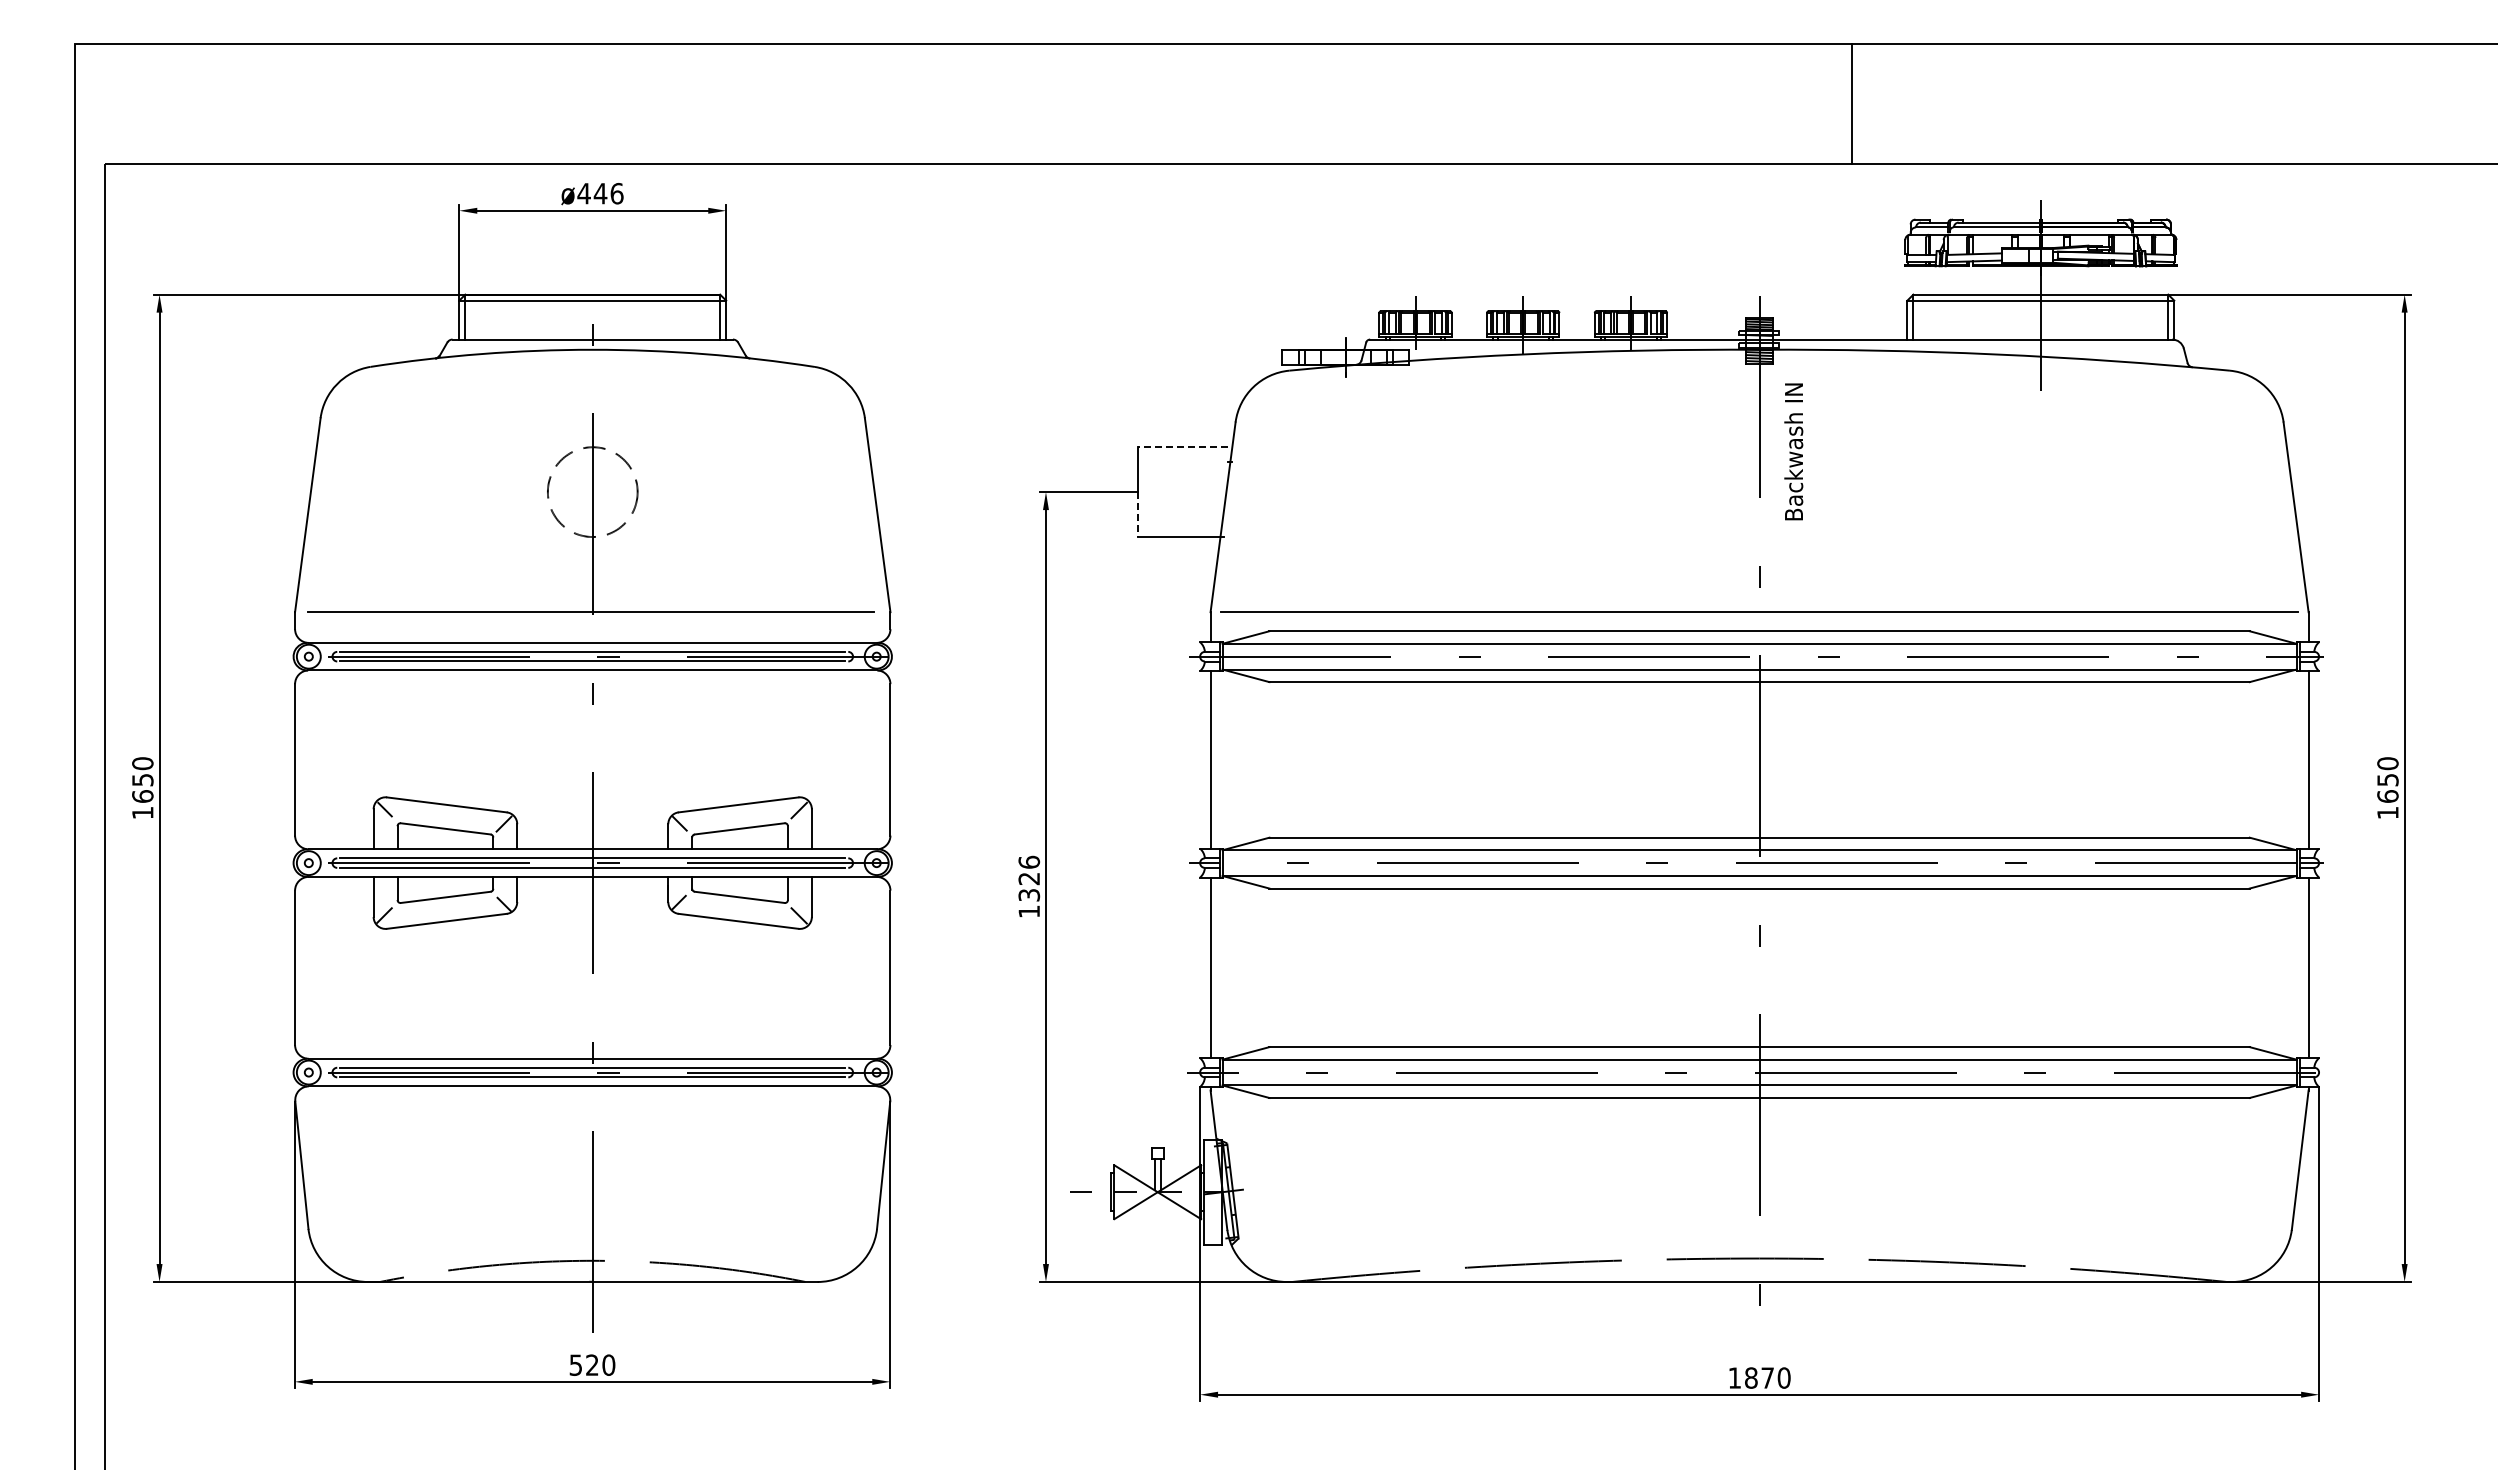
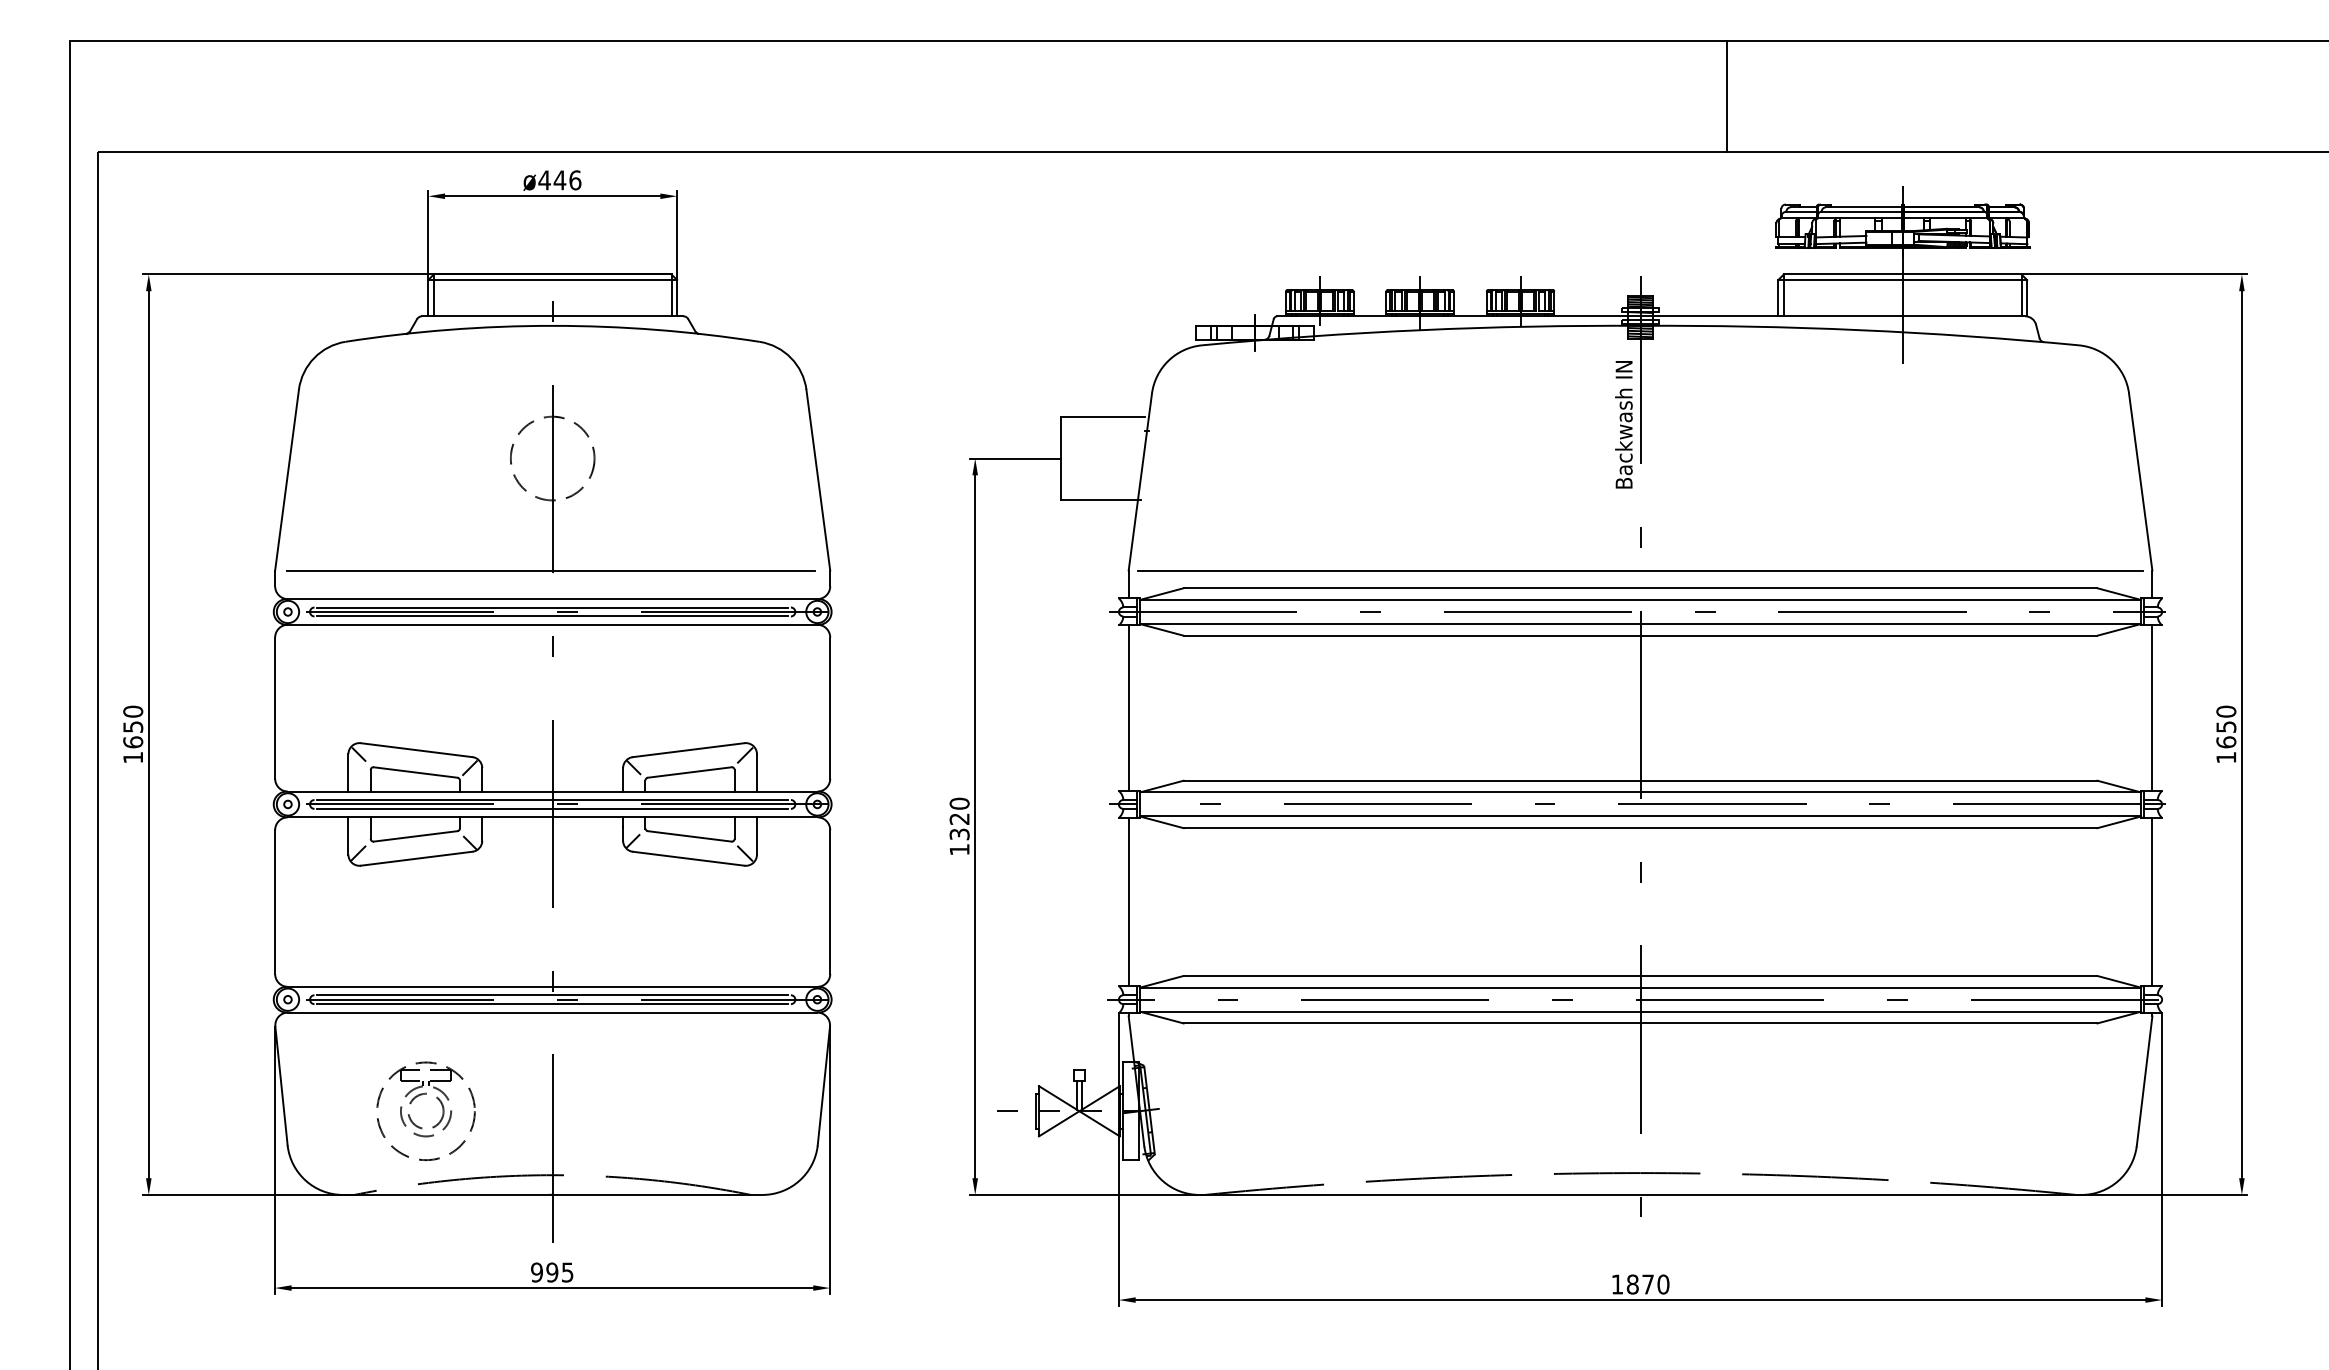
line: (1183, 447) -> (1103, 416), dashed -> solid
text: (1793, 451) -> (1623, 424), moved
line: (1138, 515) -> (1061, 480), dashed -> solid
text: (1028, 861) -> (958, 802), 1326 -> 1320
part: (440, 1198) -> (410, 1117), added
text: (592, 1364) -> (552, 1271), 520 -> 995

